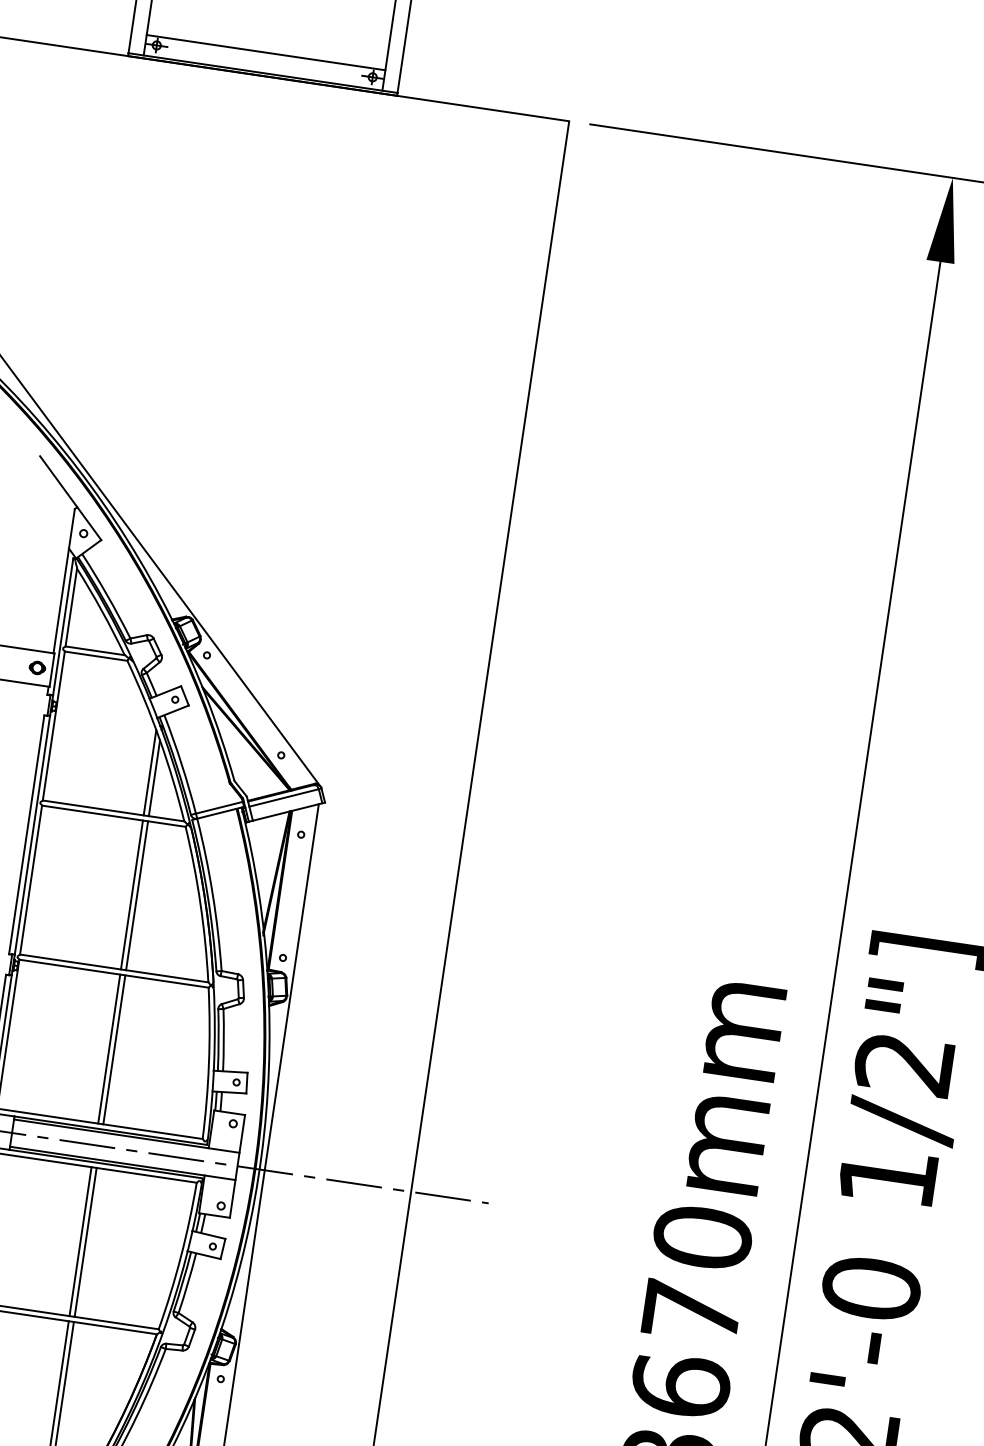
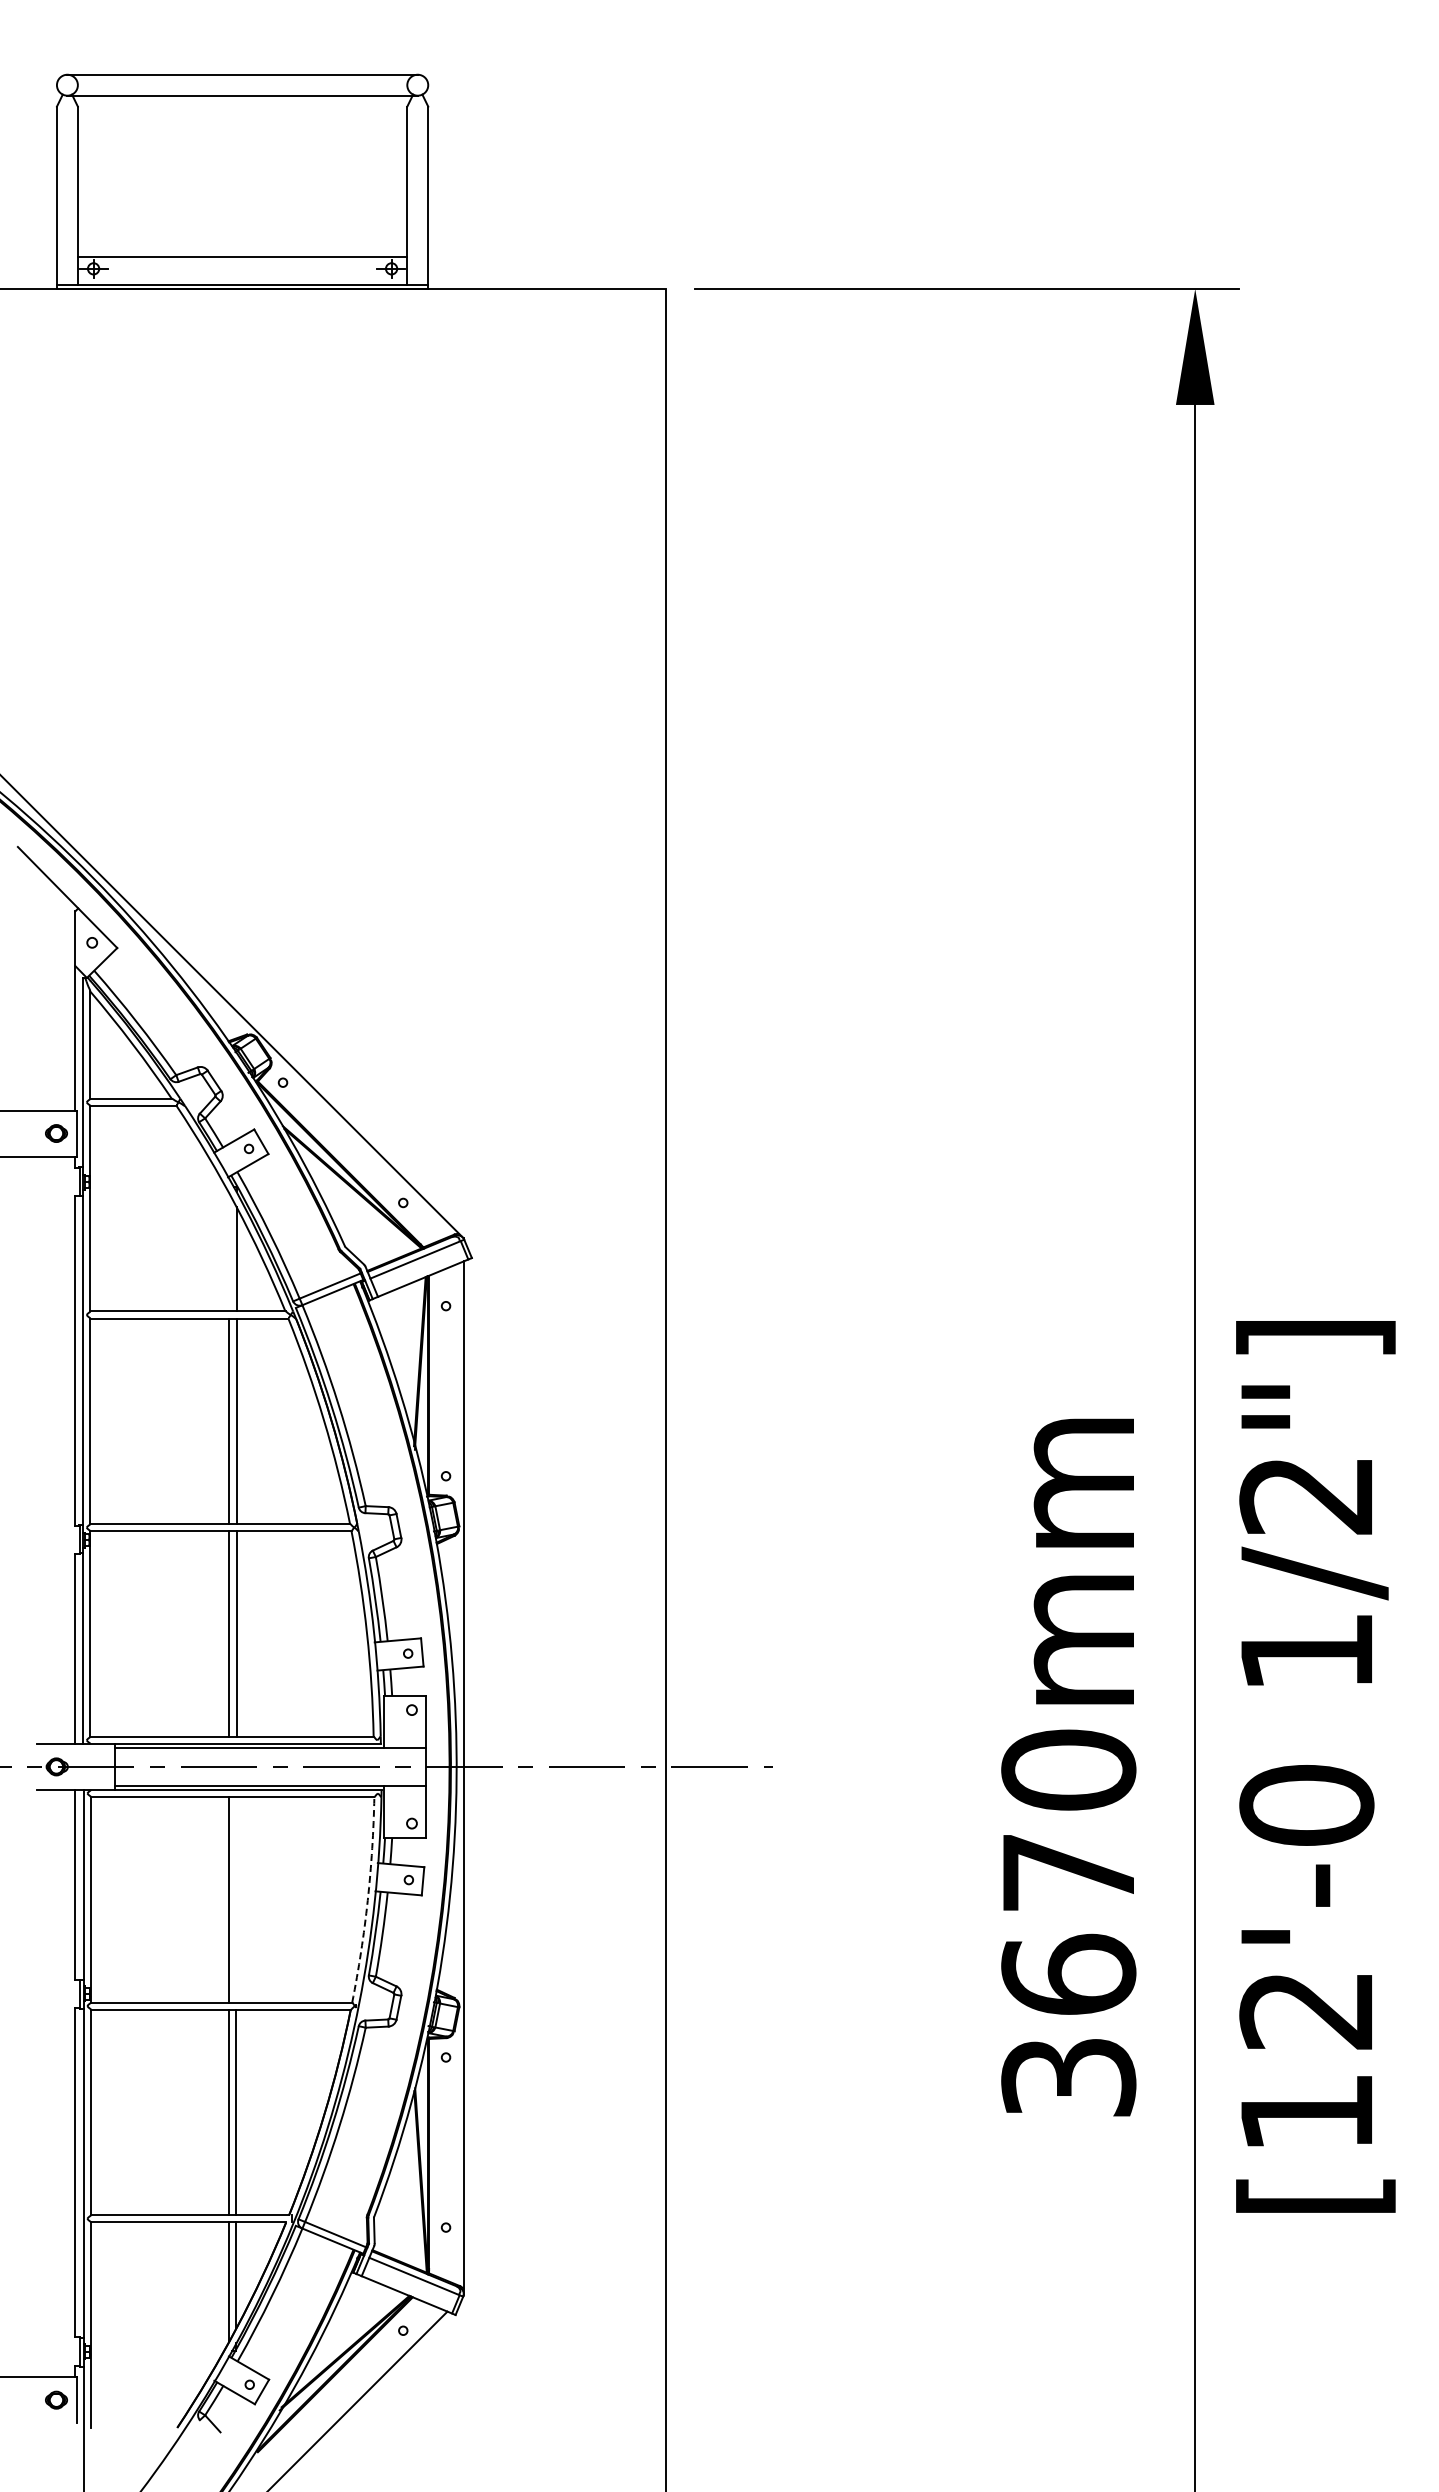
line: (150, 772) -> (229, 1252), removed
line: (85, 1242) -> (236, 1899), removed
arc: (180, 1256) -> (367, 1900), solid -> dashed

